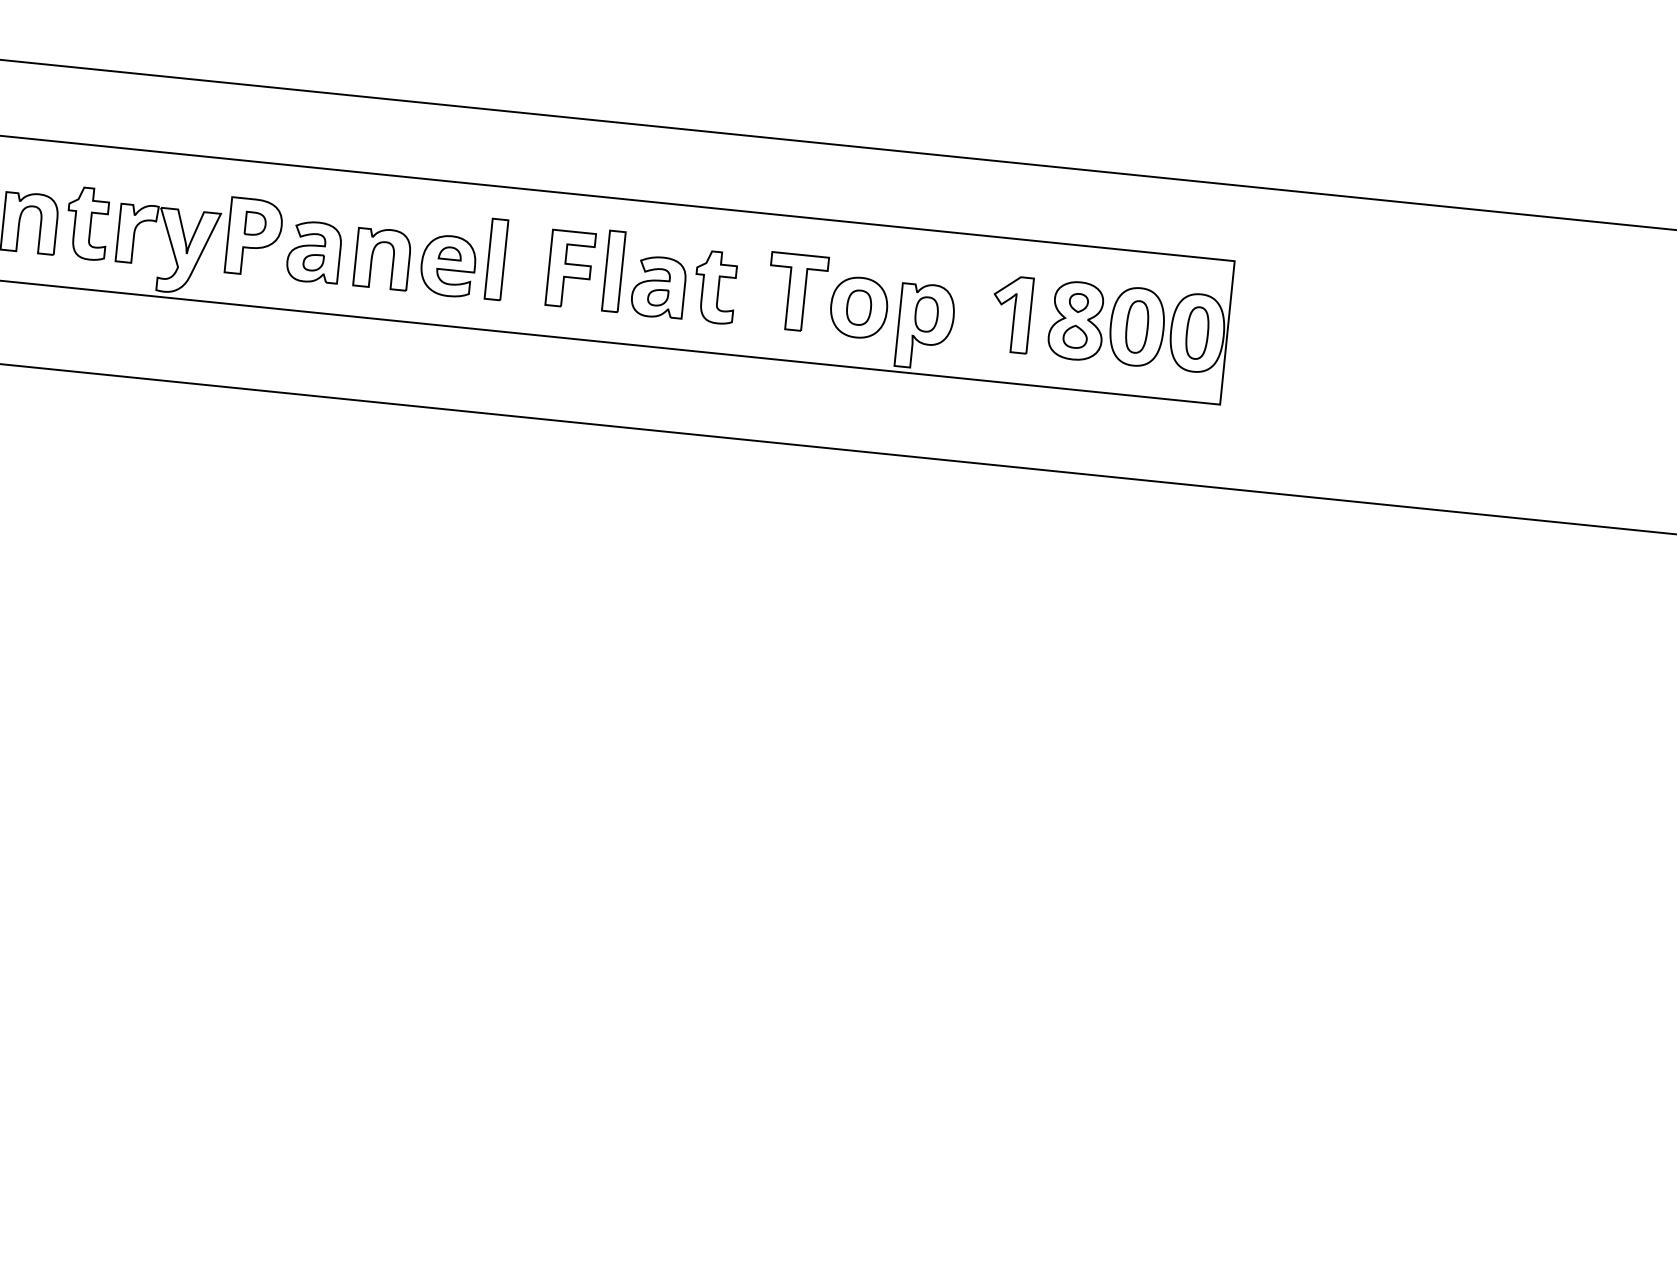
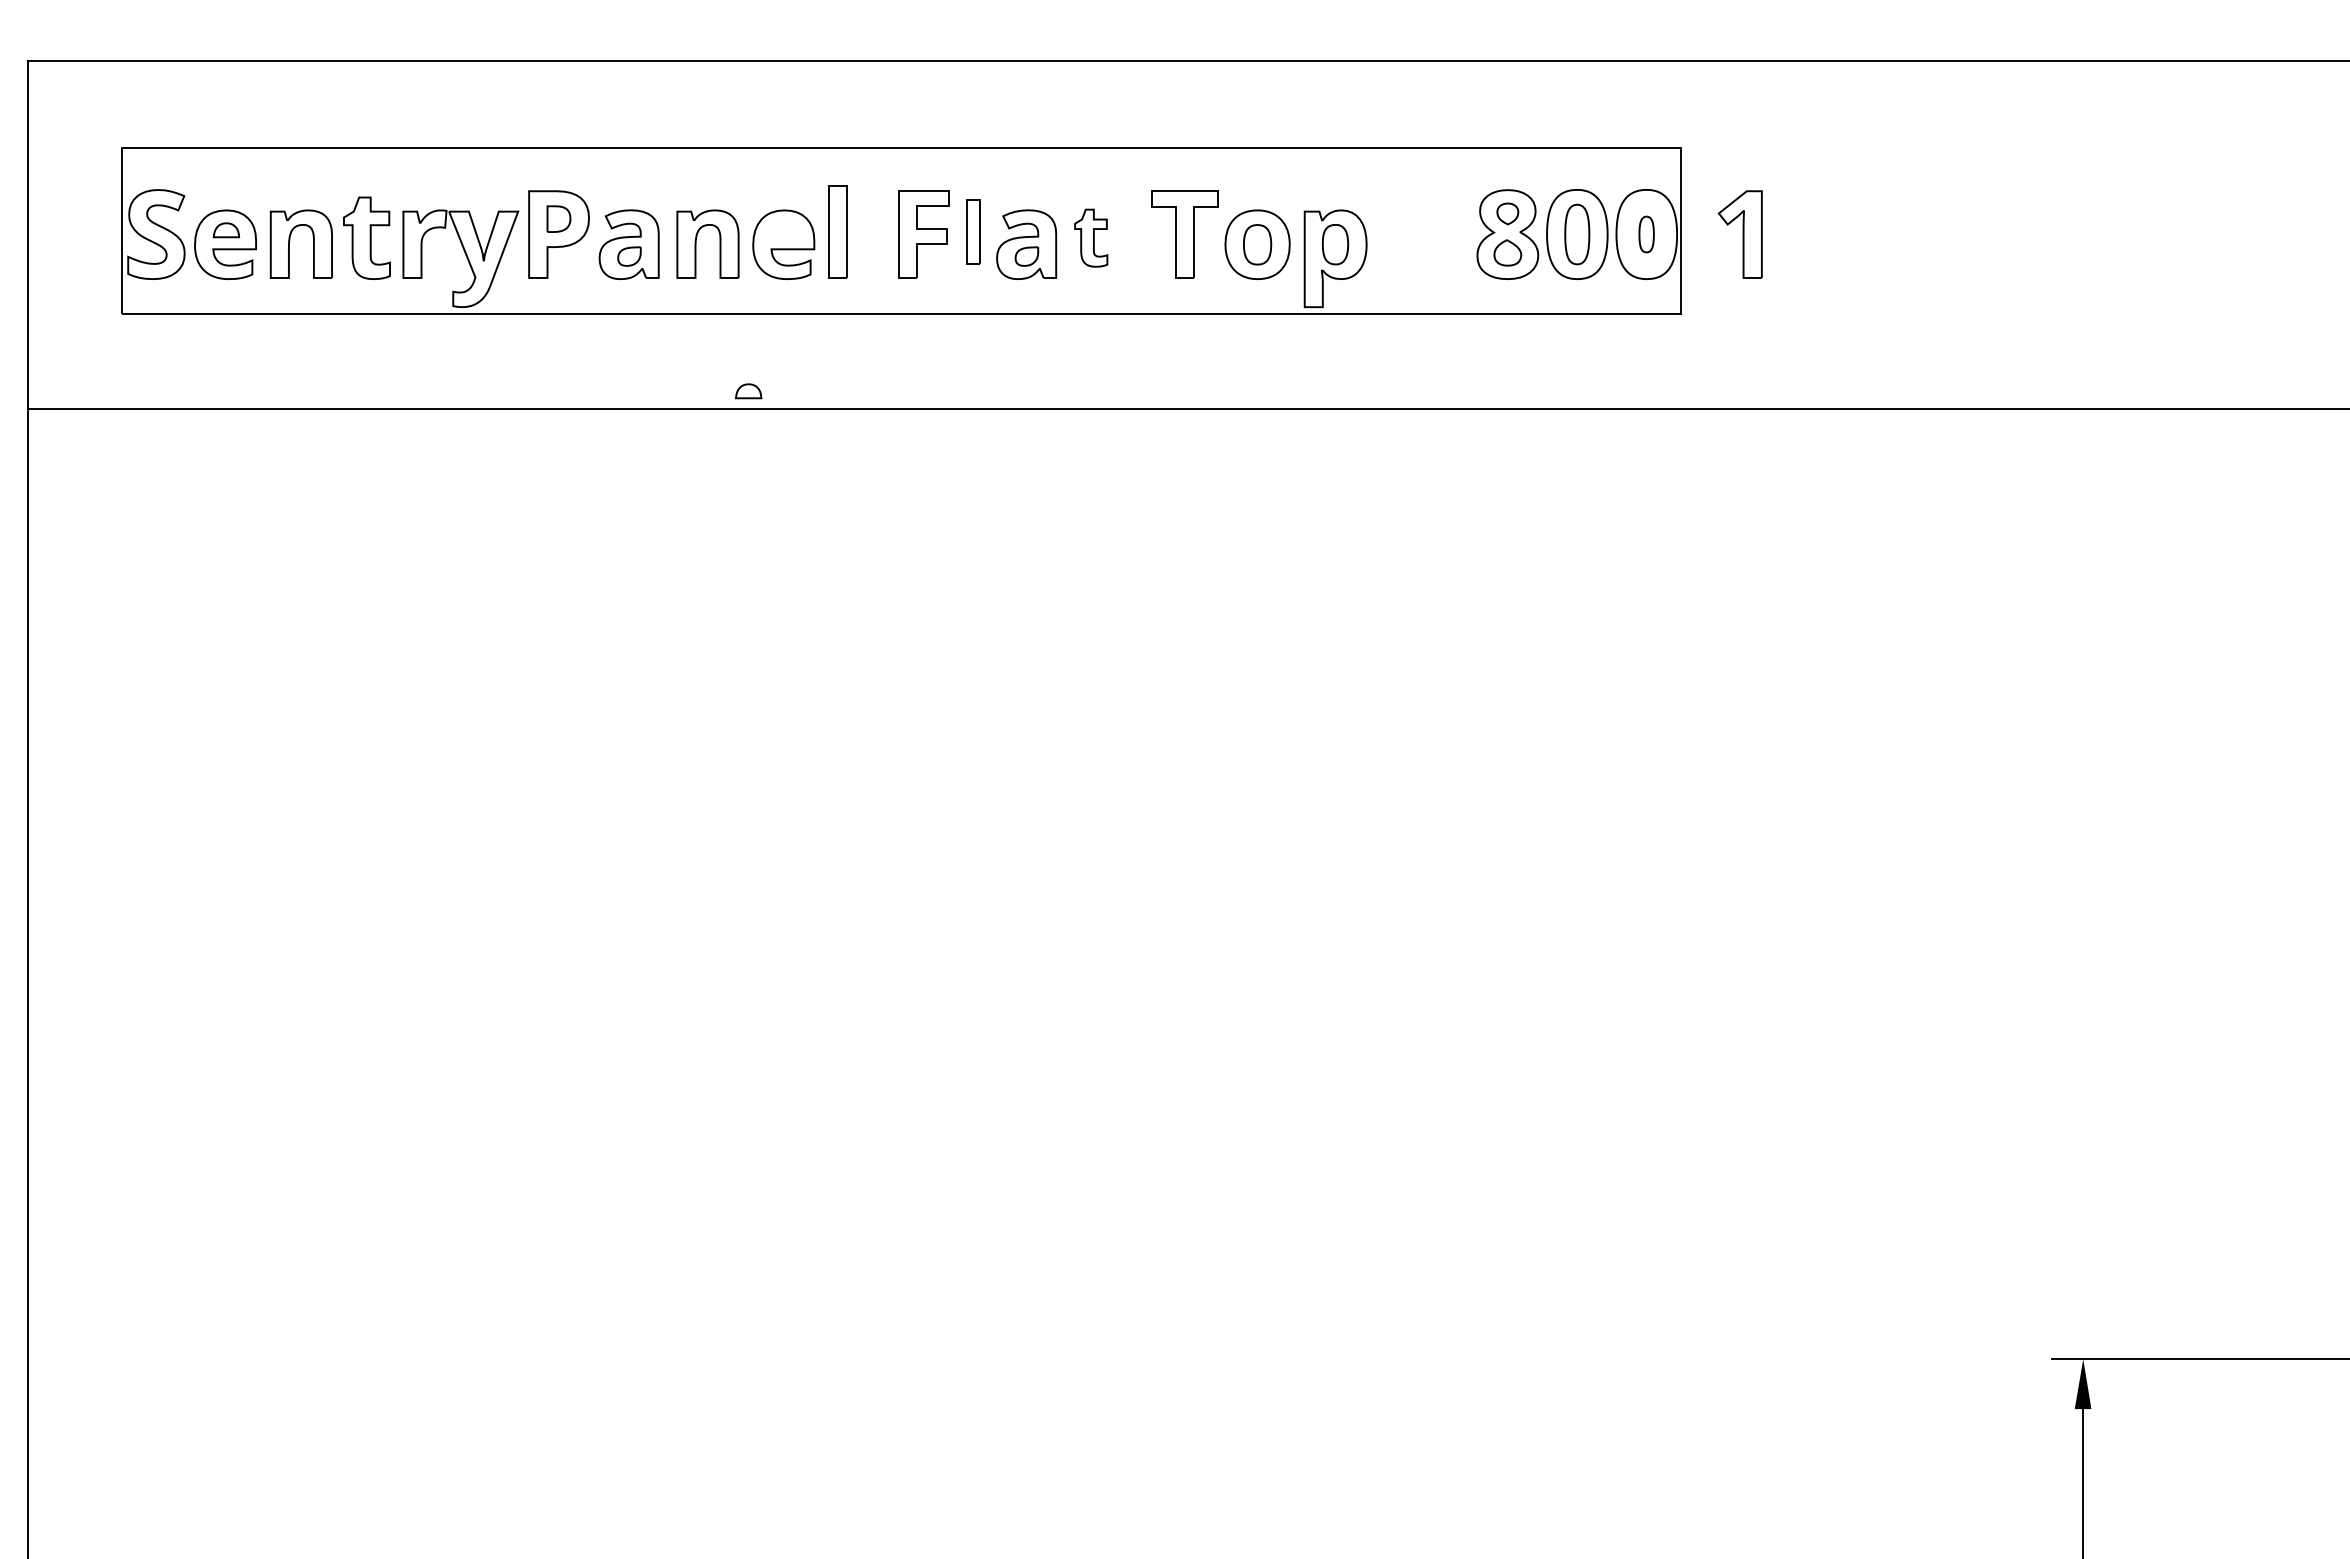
part: (450, 253) -> (748, 391), moved
part: (613, 271) -> (972, 231), size x0.7
part: (715, 286) -> (1091, 237), size x0.7
part: (1010, 314) -> (1739, 234), moved
part: (1197, 333) -> (1646, 234), size x0.6

